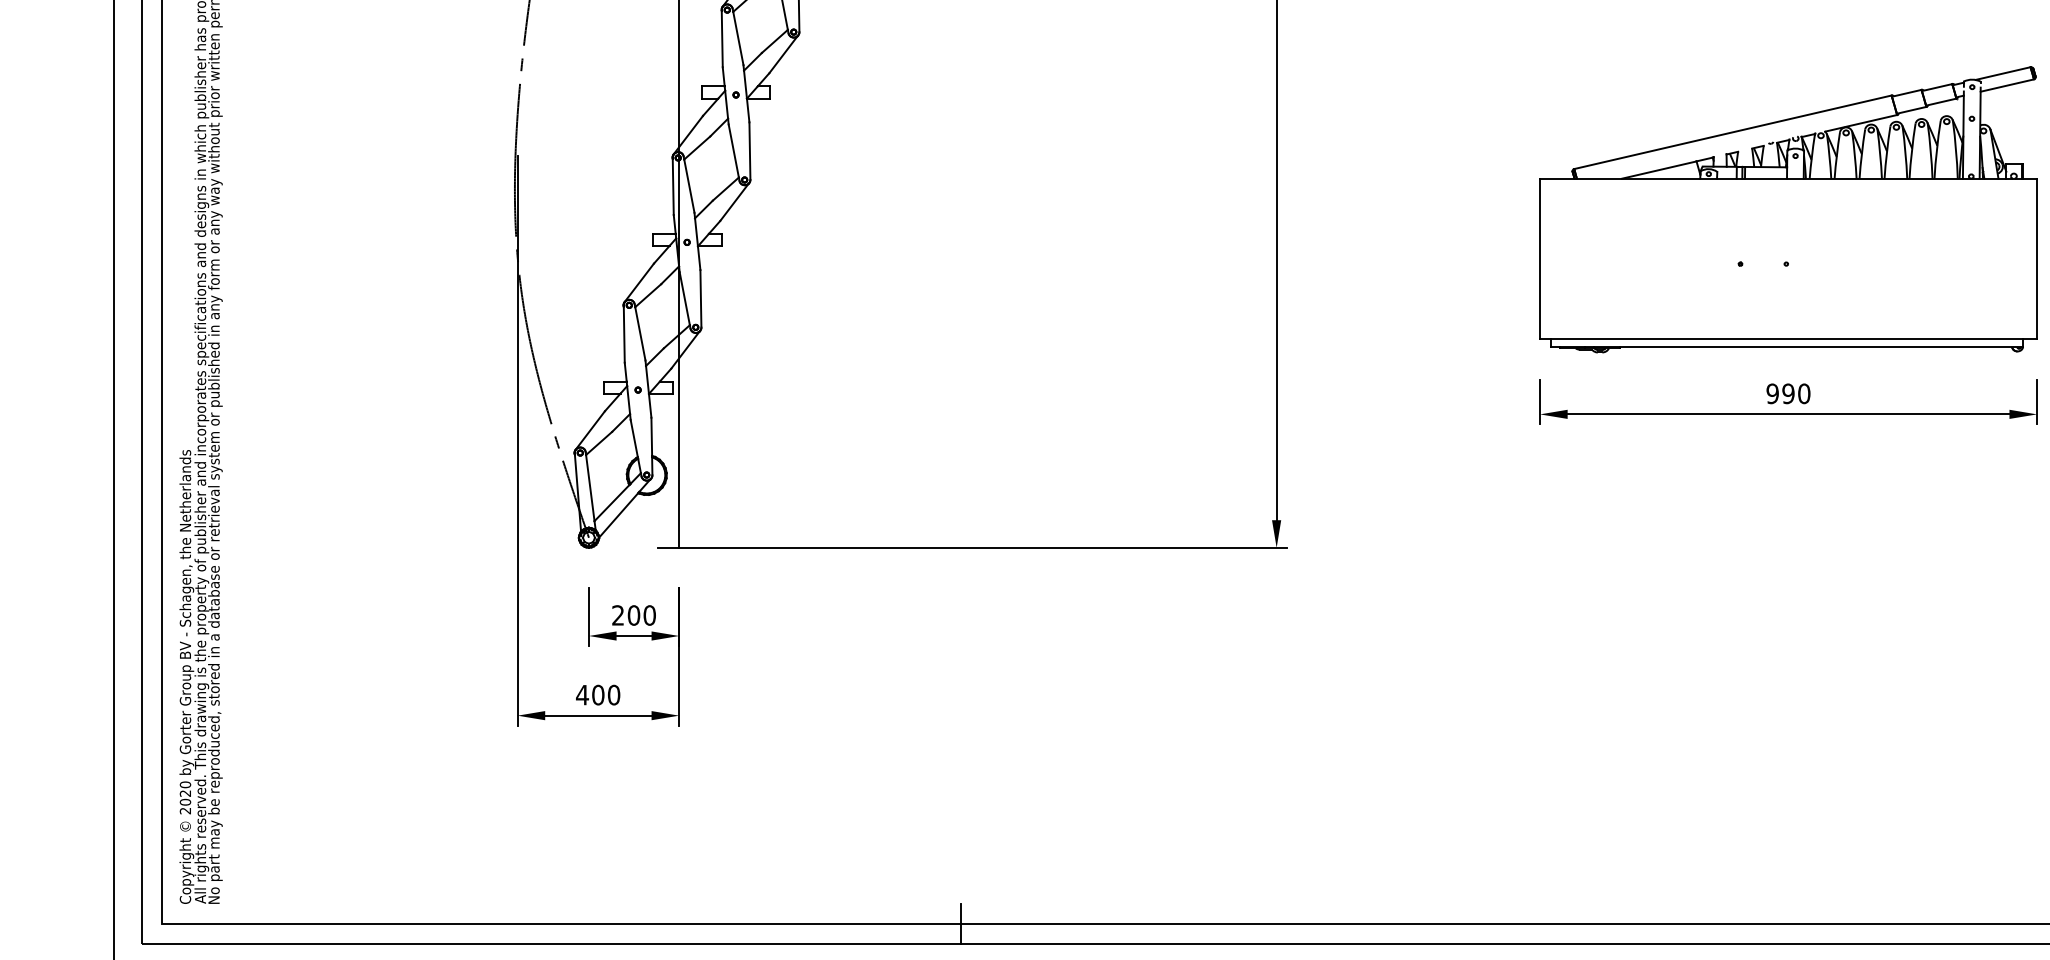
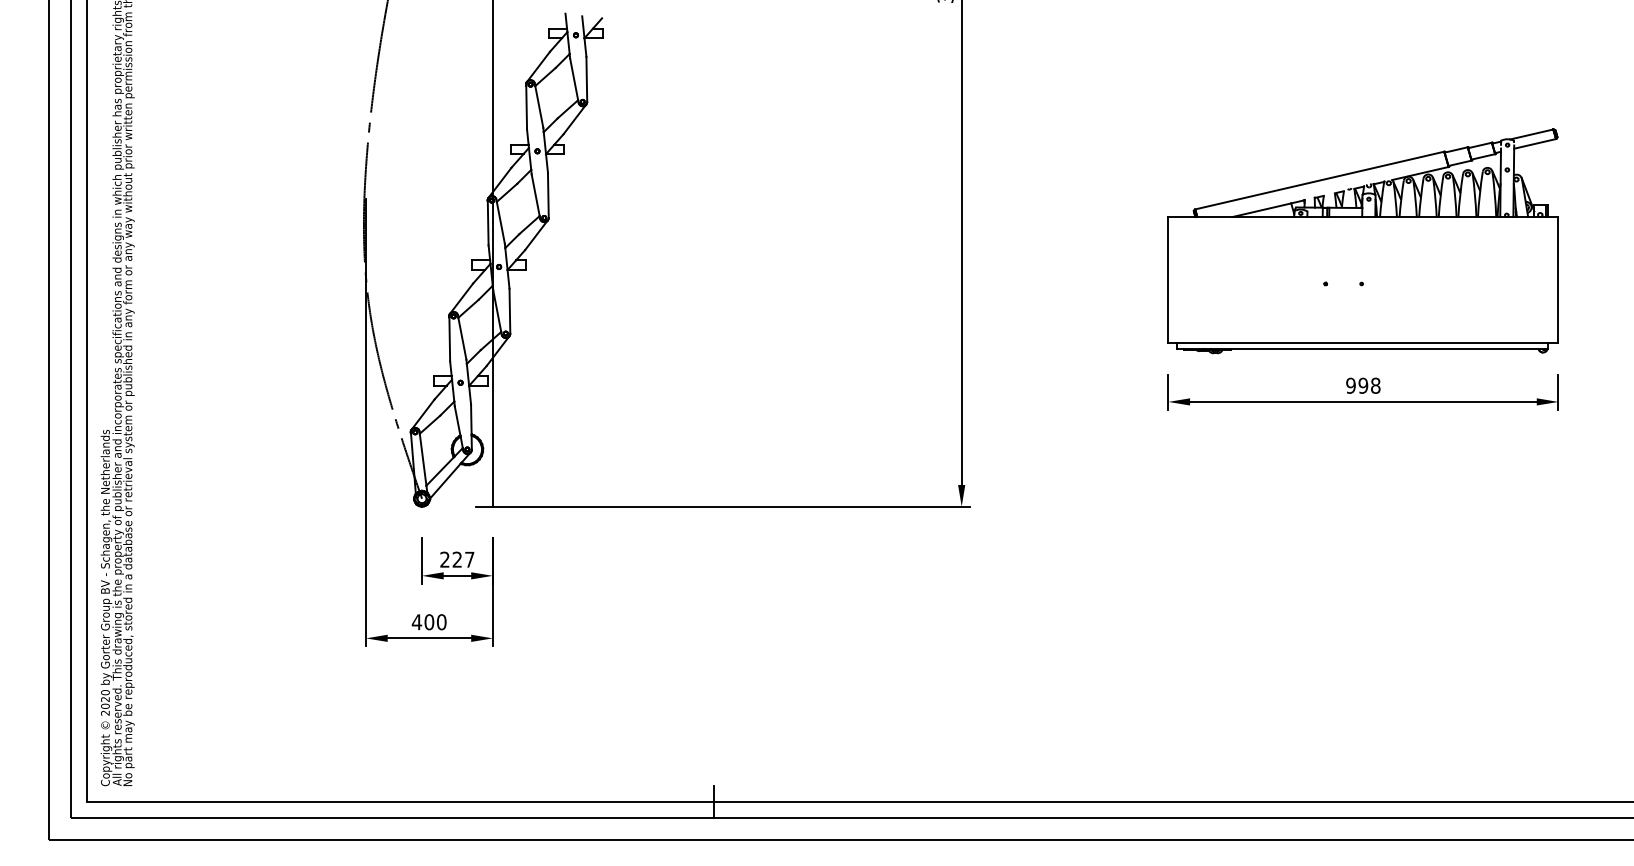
text: (1803, 393) -> (1375, 385), 990 -> 998
text: (641, 615) -> (463, 559), 200 -> 227

